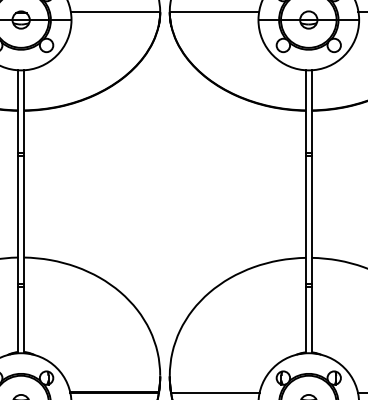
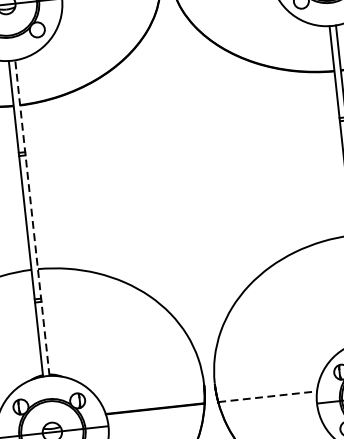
line: (24, 211) -> (32, 217), solid -> dashed
line: (215, 392) -> (267, 396), solid -> dashed

